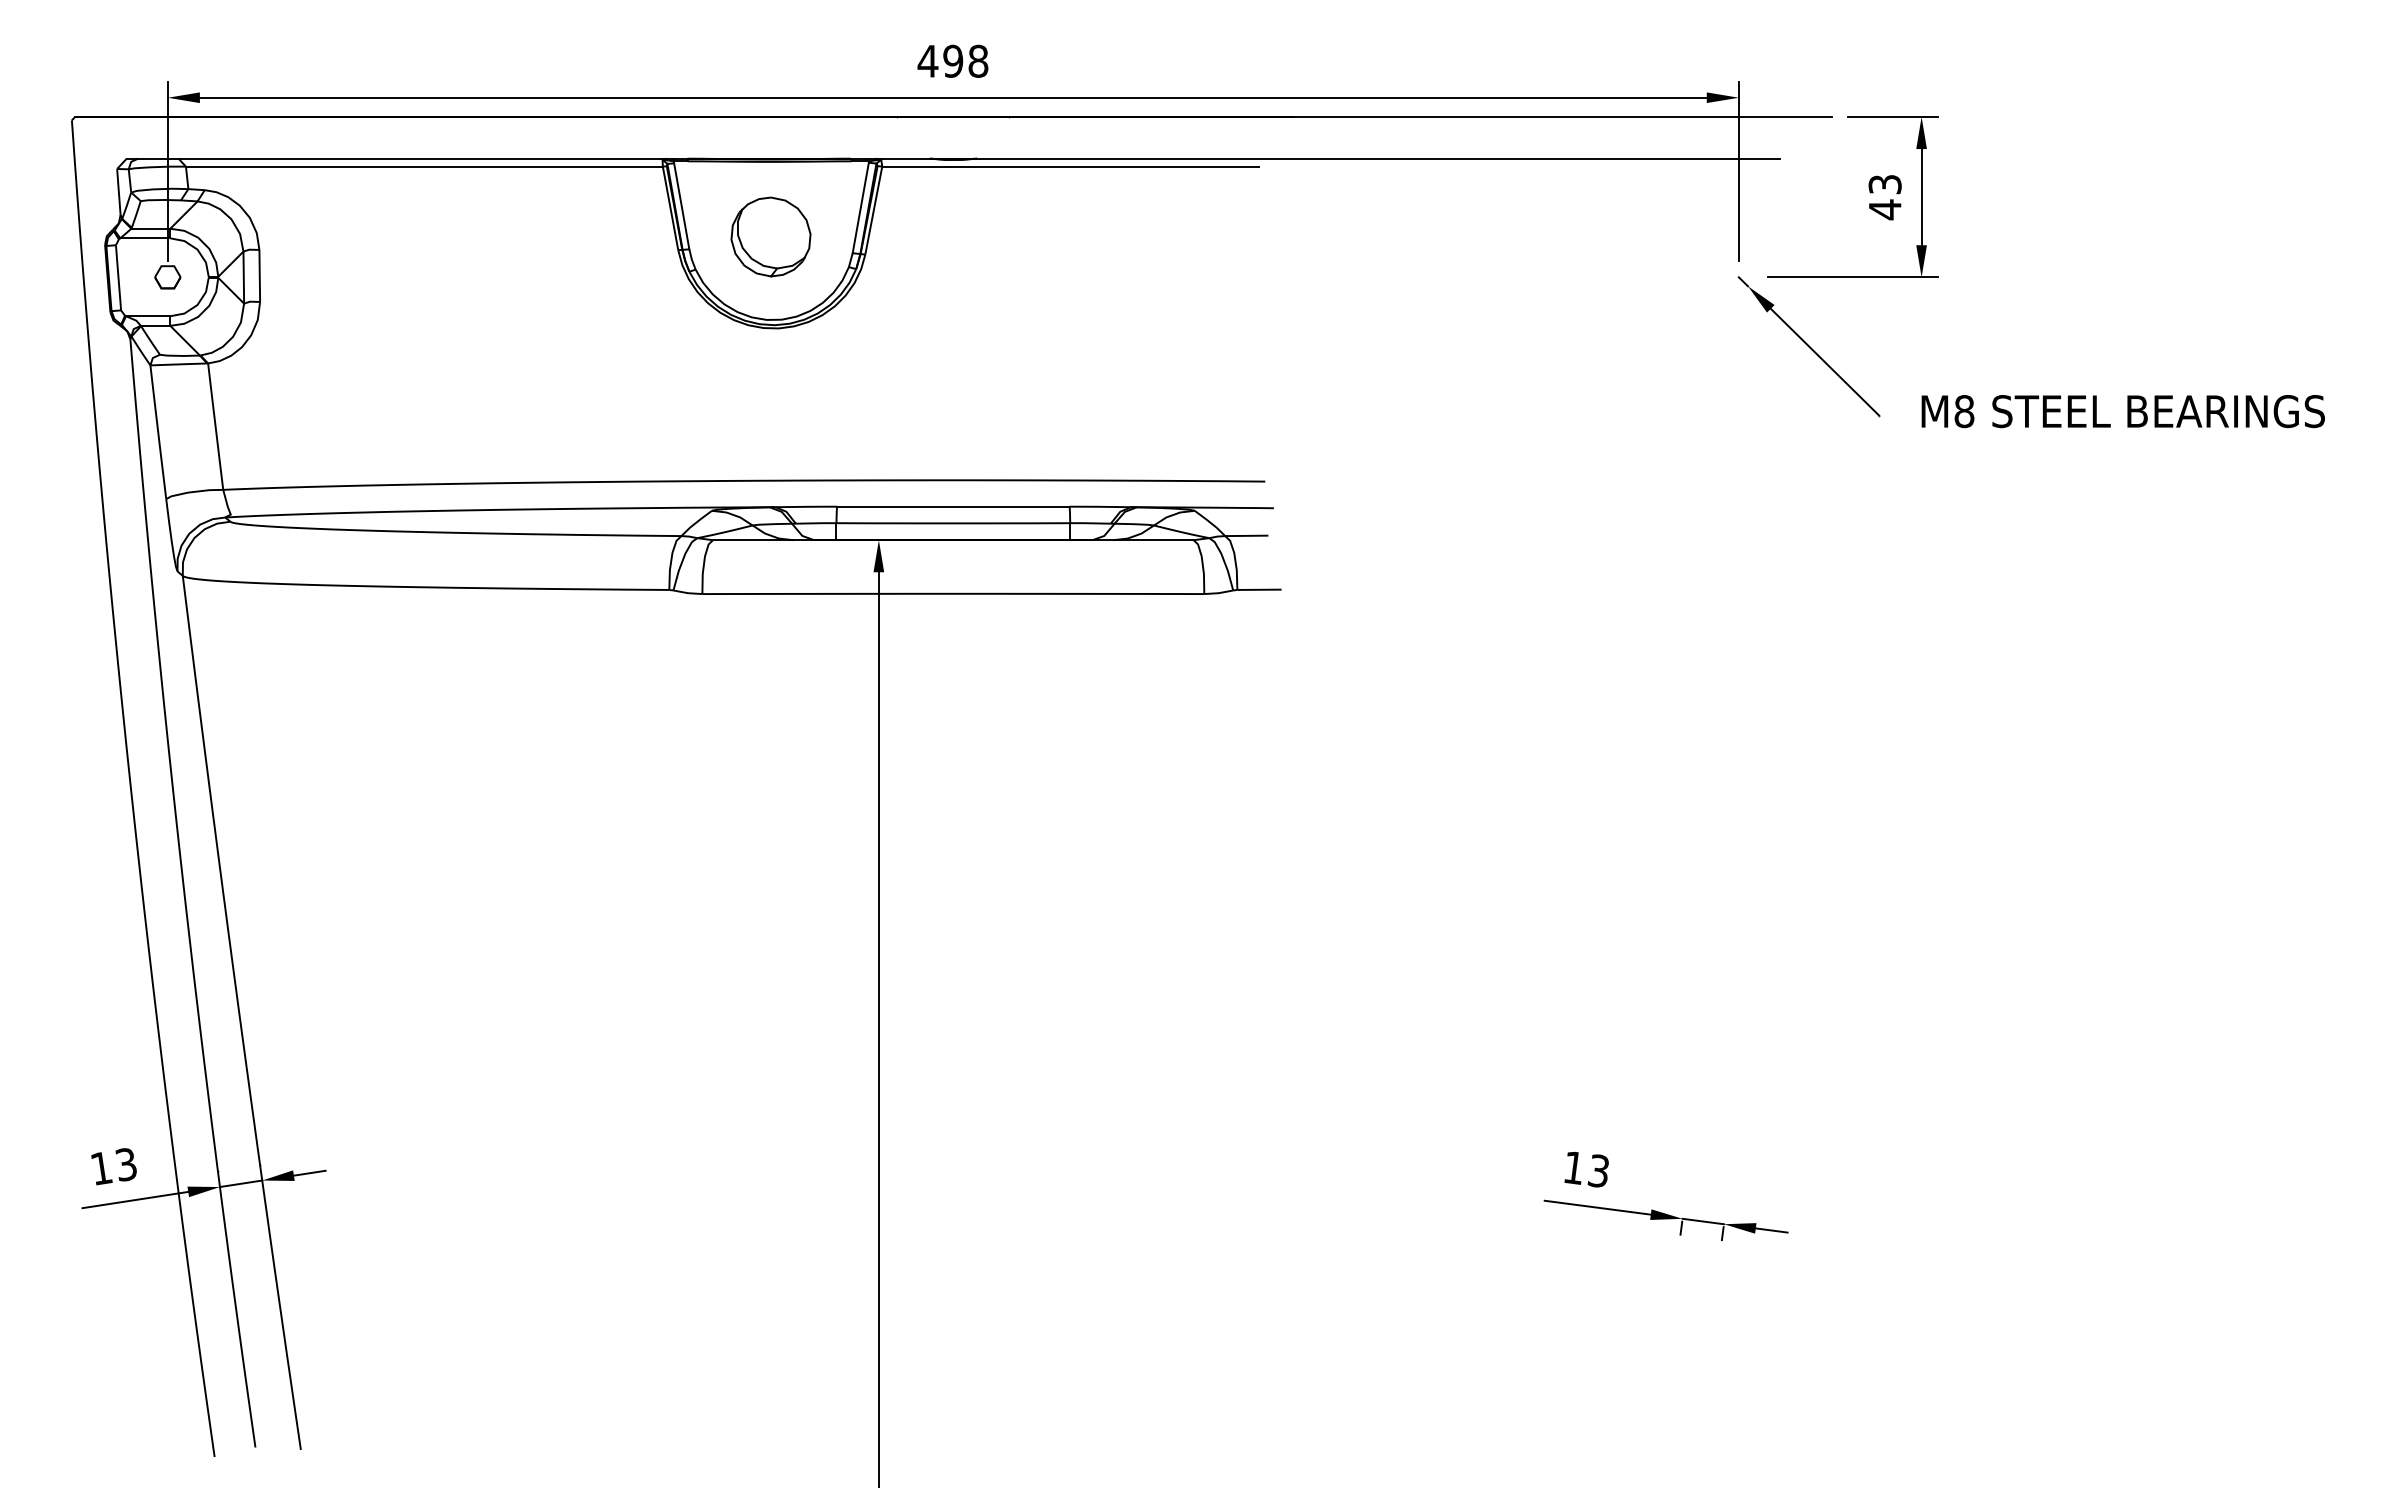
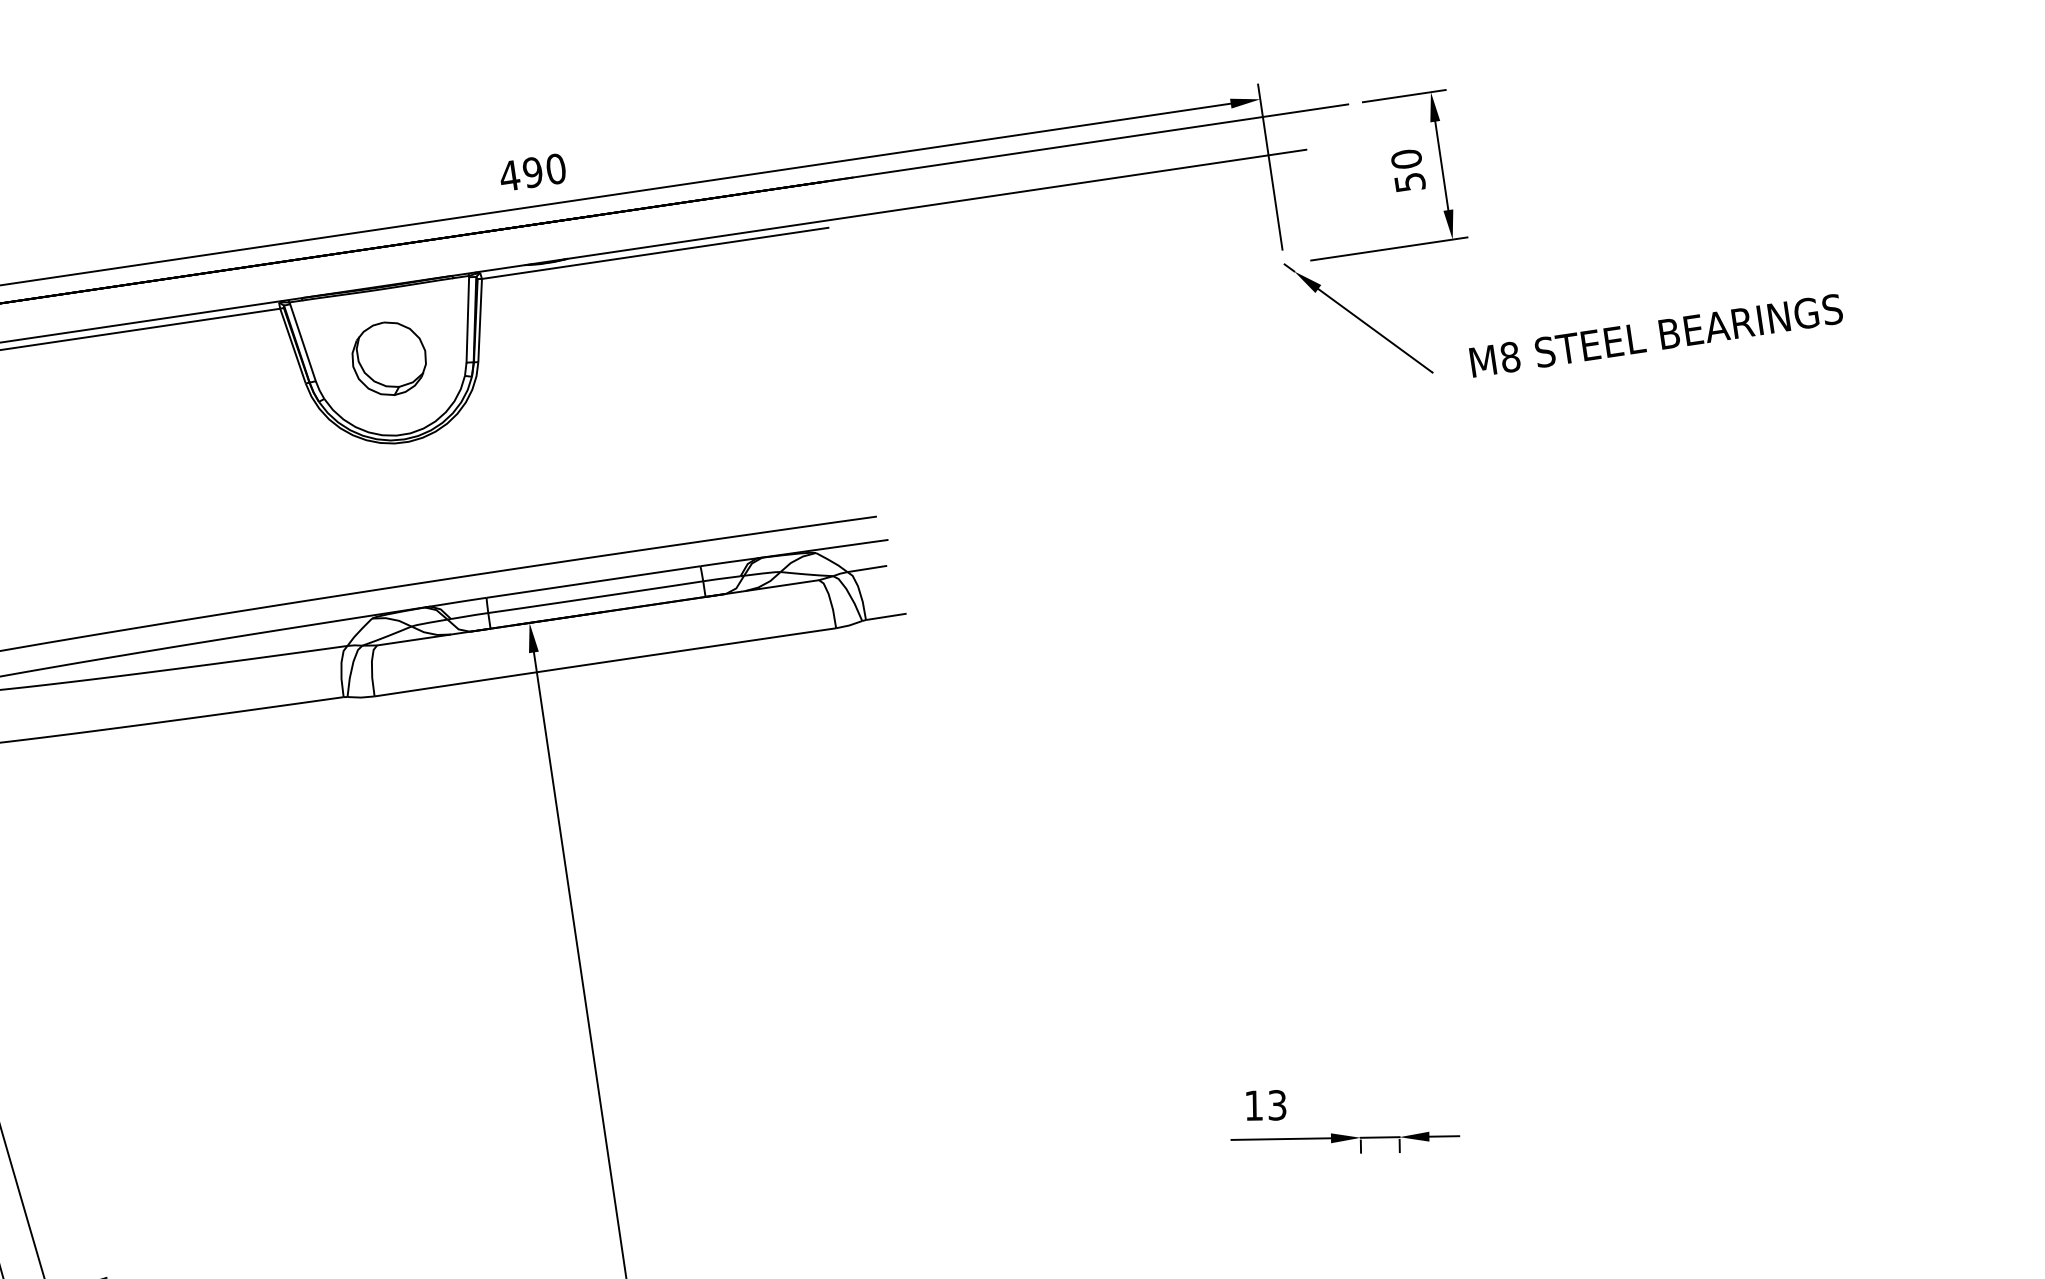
text: (978, 61) -> (556, 169), 498 -> 490
text: (1884, 197) -> (1407, 171), 43 -> 50

